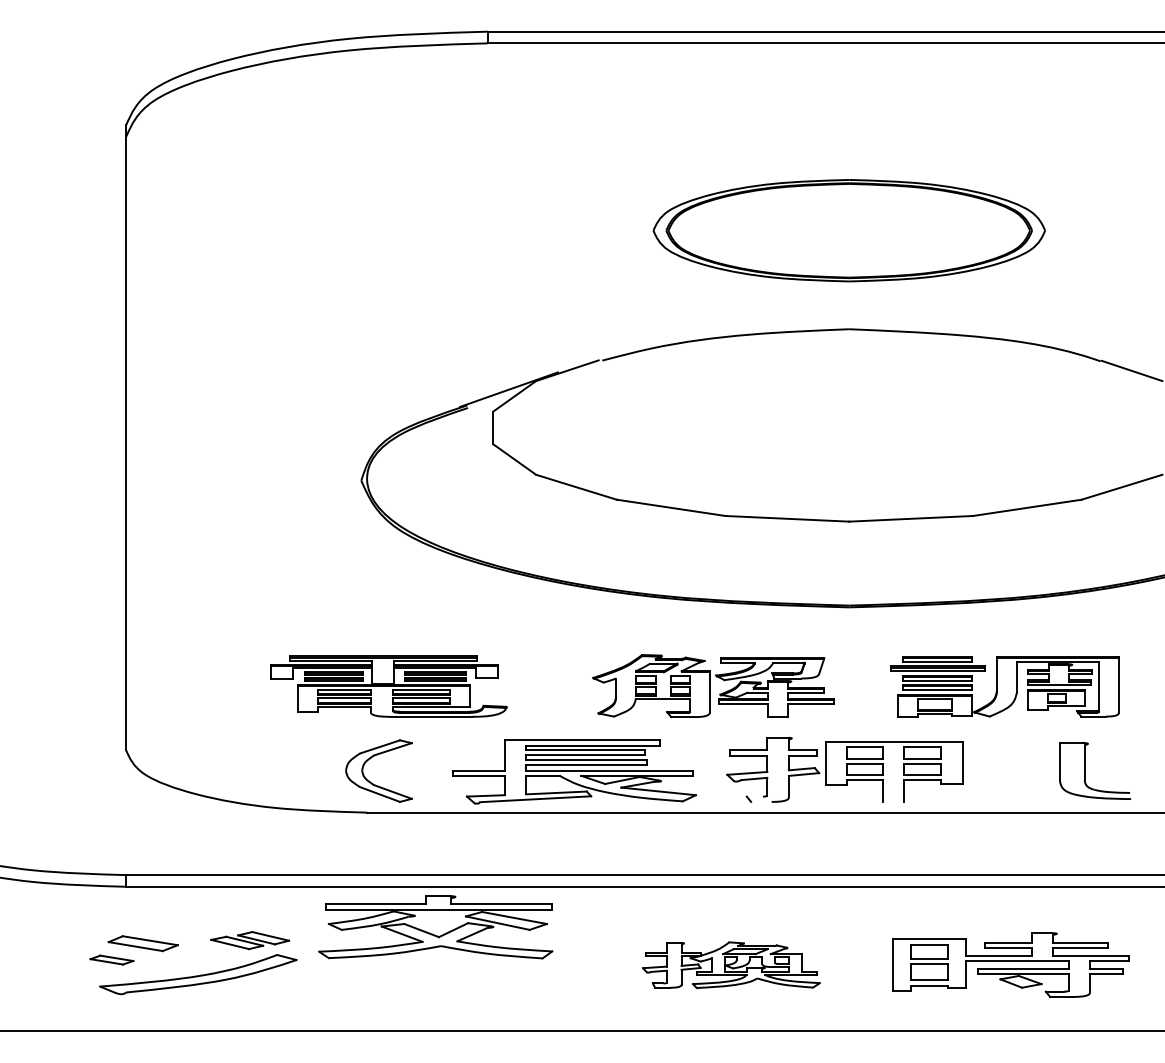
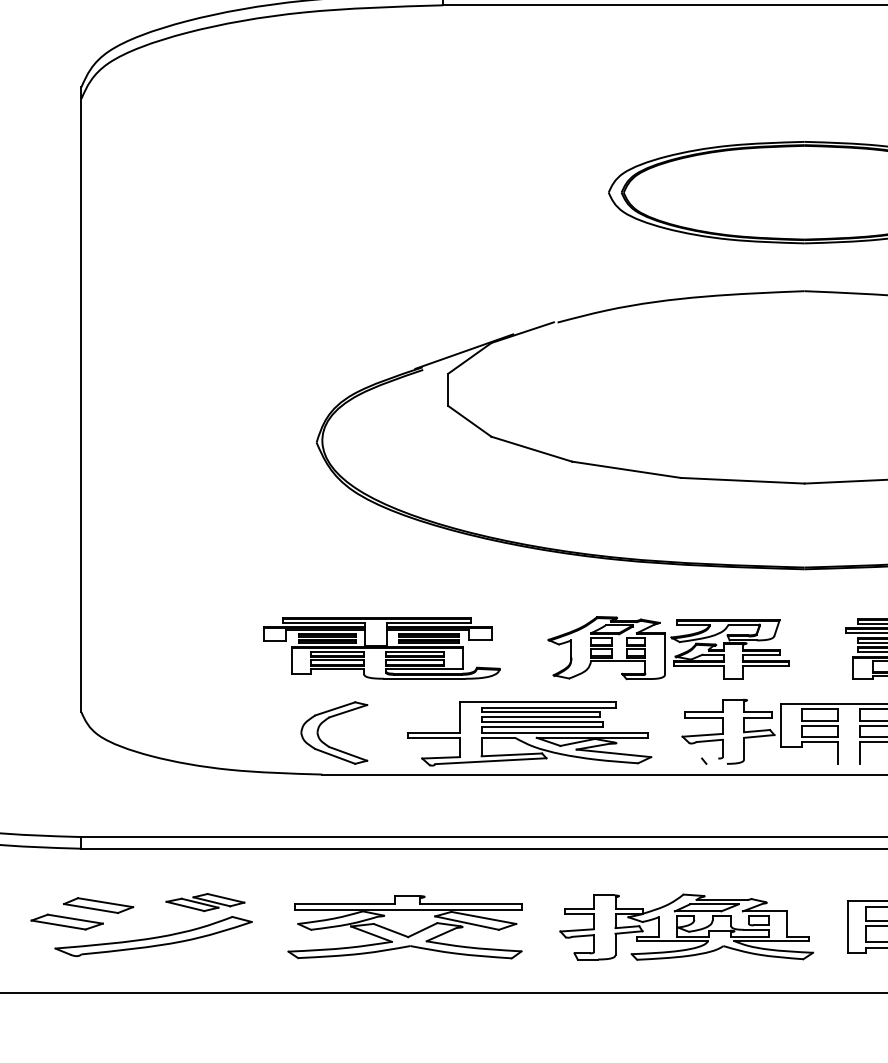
part: (388, 686) -> (381, 648), moved
part: (432, 933) -> (401, 933), moved
part: (111, 959) -> (66, 921), size x1.67
part: (731, 964) -> (686, 926), size x1.43

